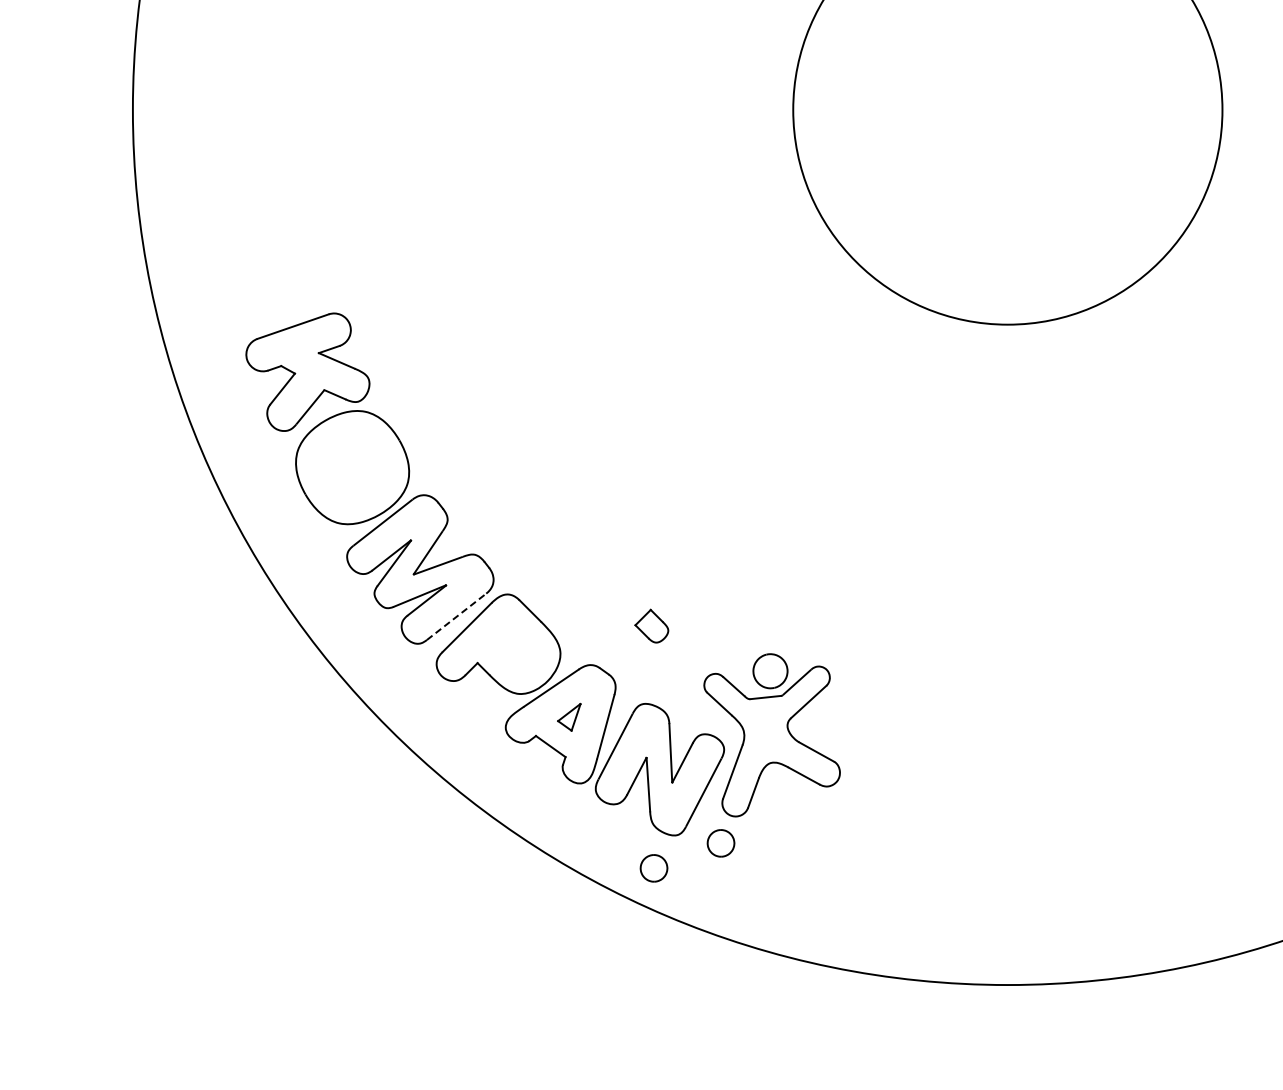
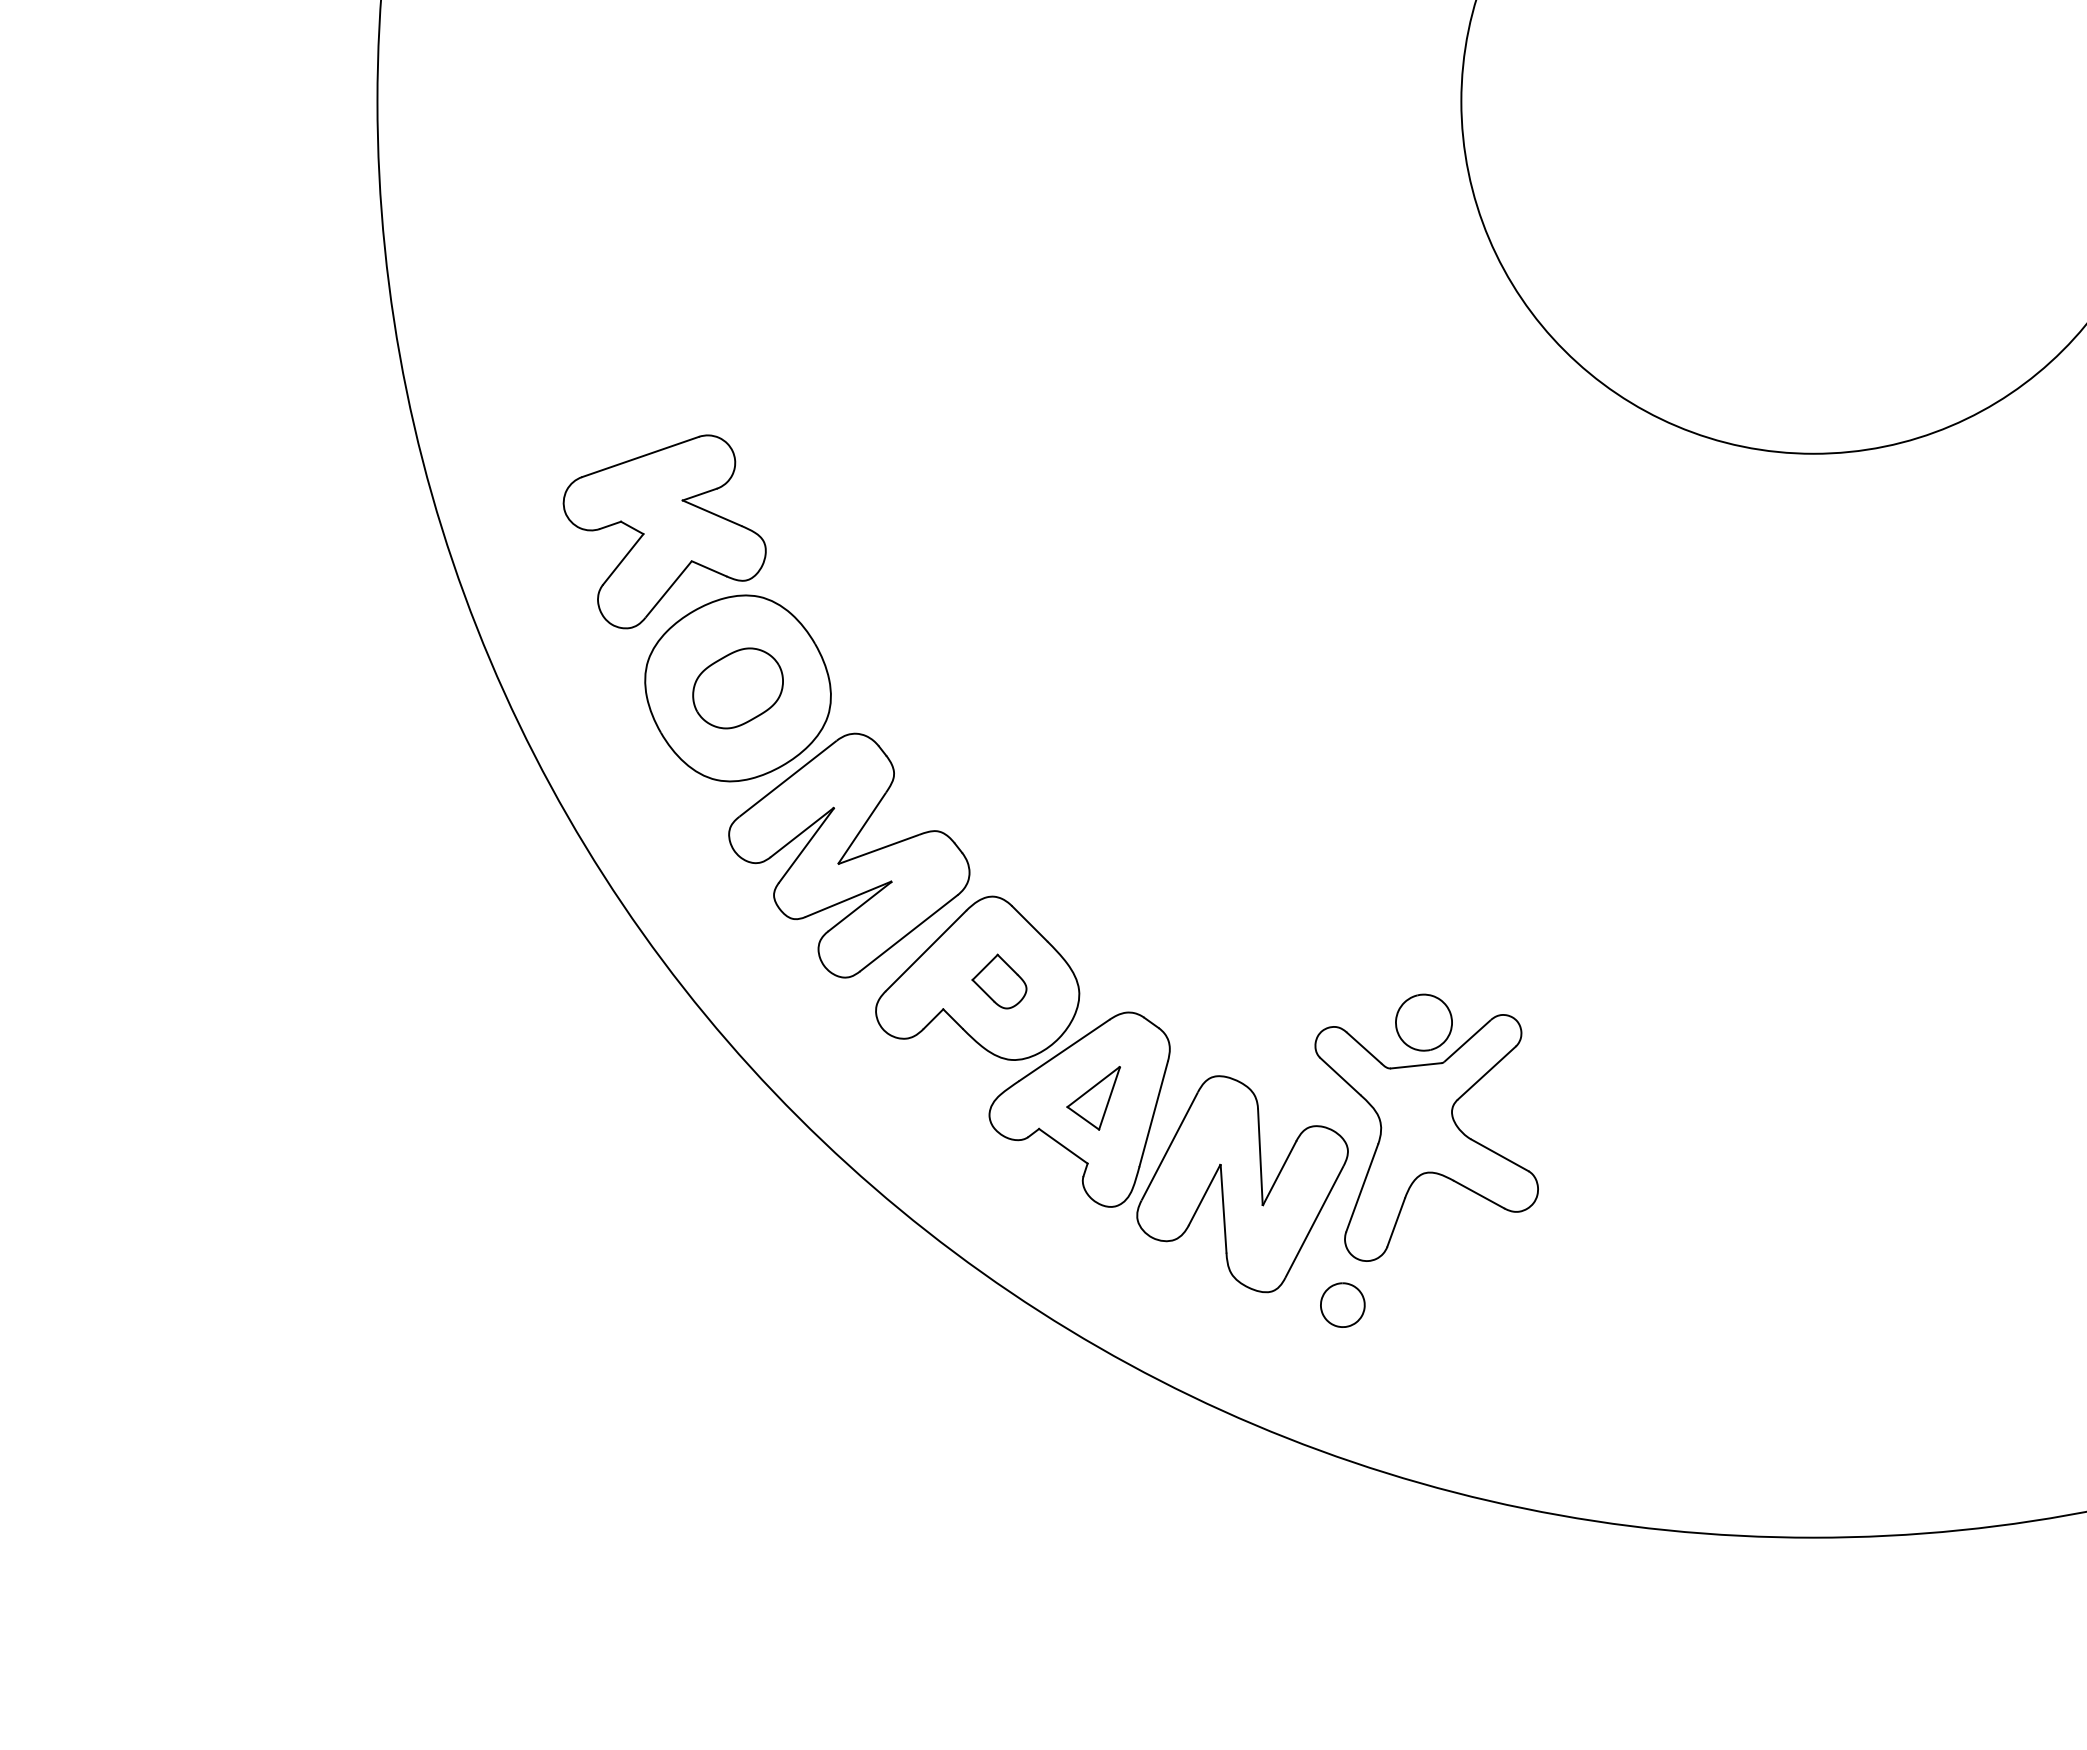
part: (352, 467) -> (737, 688), added
line: (456, 616) -> (908, 932), dashed -> solid
part: (651, 625) -> (998, 980), moved
part: (569, 717) -> (1094, 1098), size x1.43
part: (653, 868) -> (1231, 1346), removed

